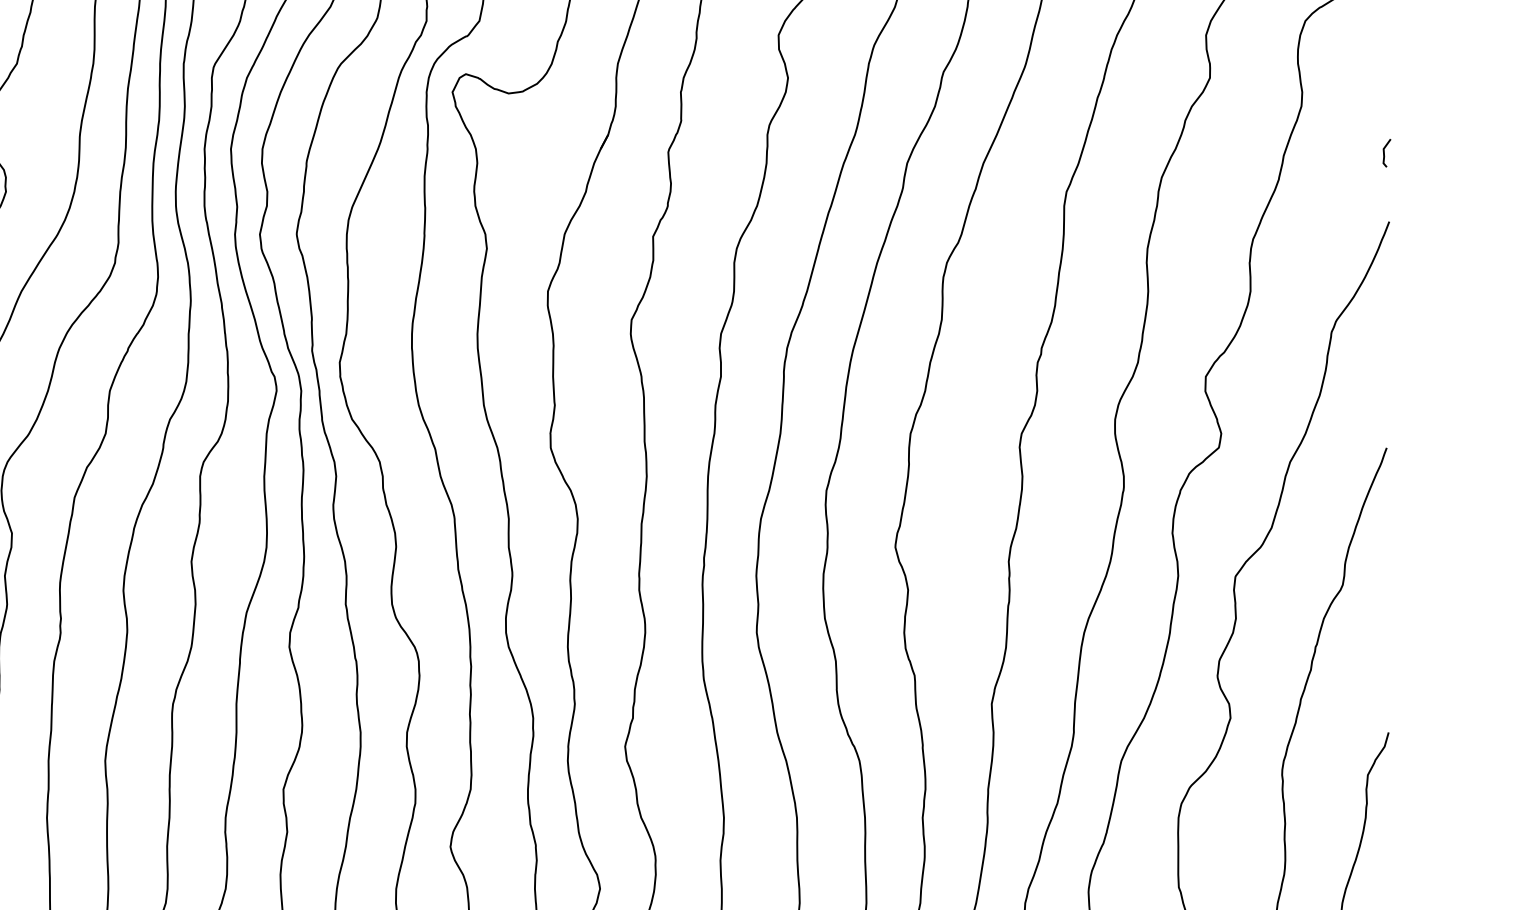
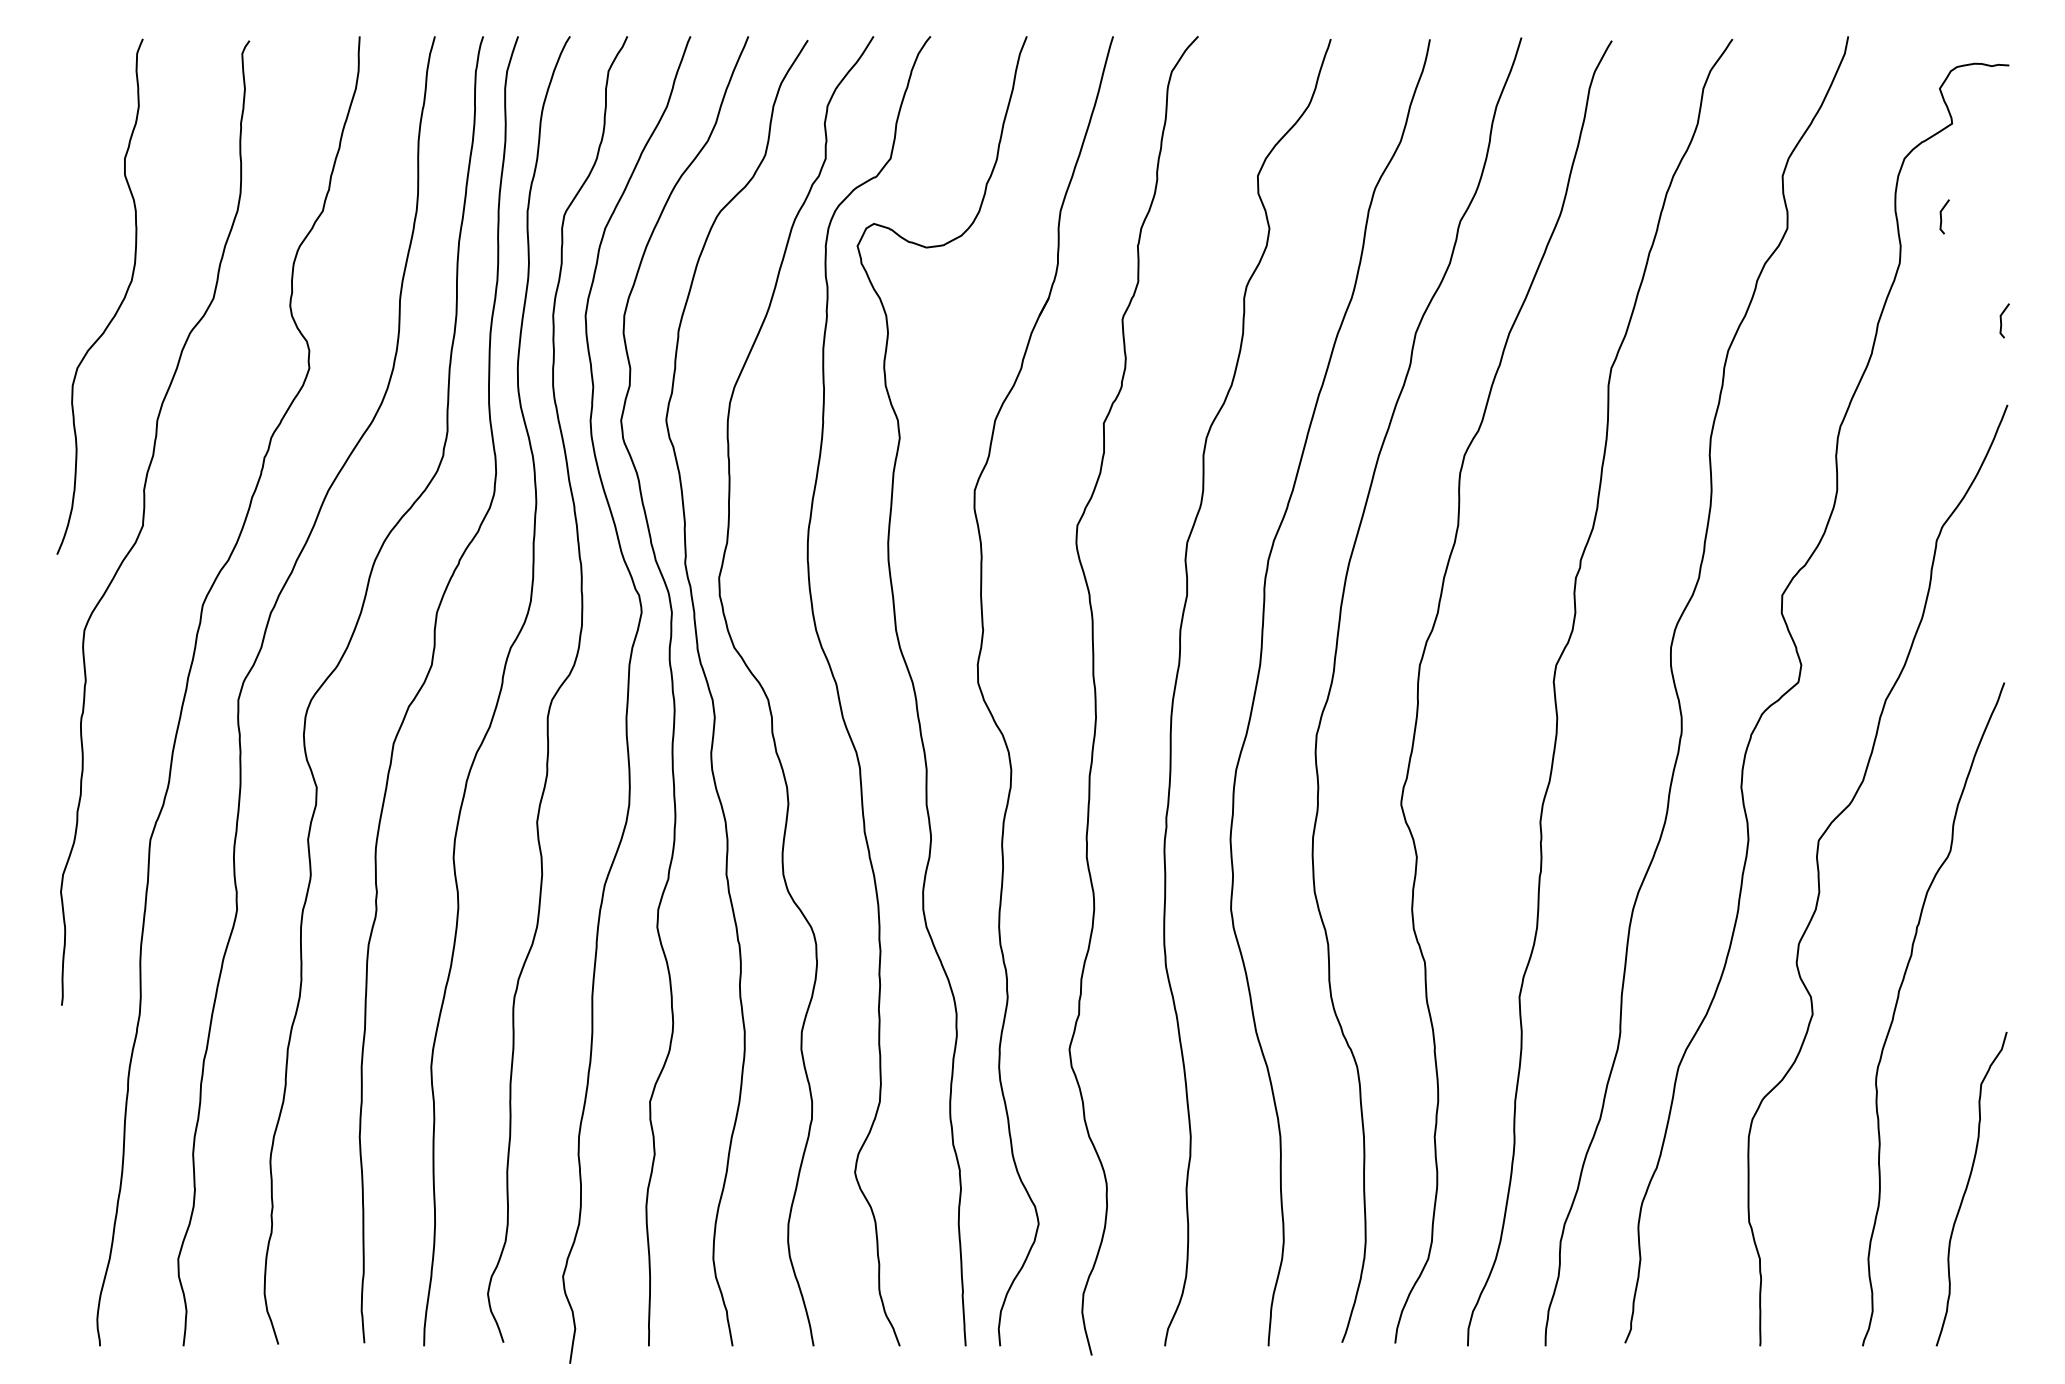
line: (1335, 68) -> (1941, 216), added

